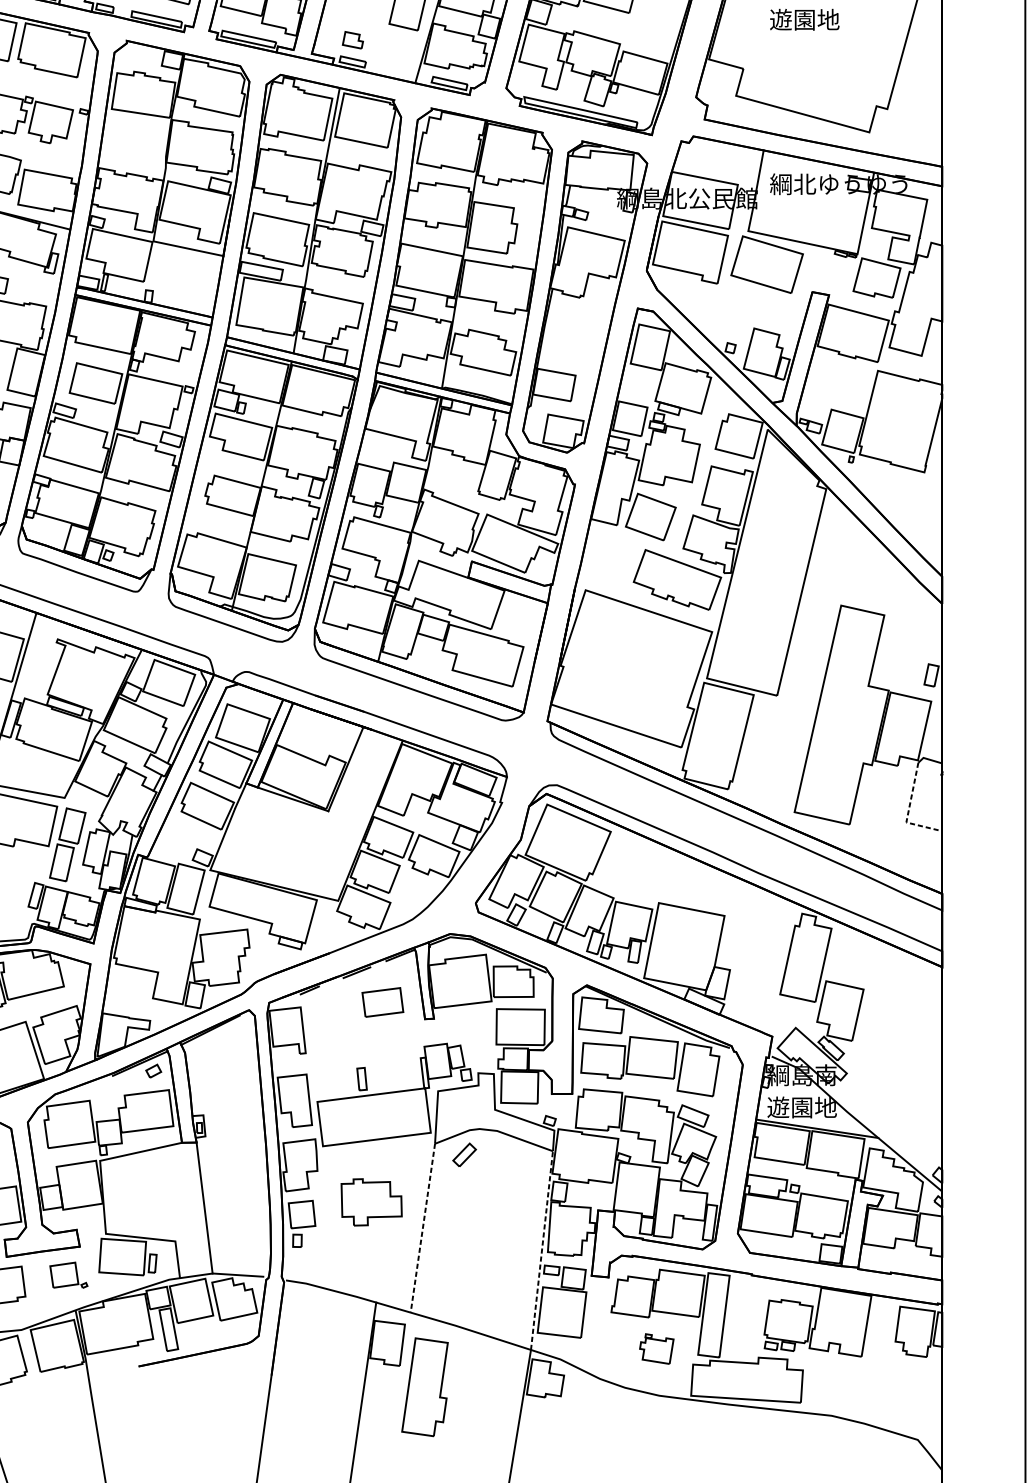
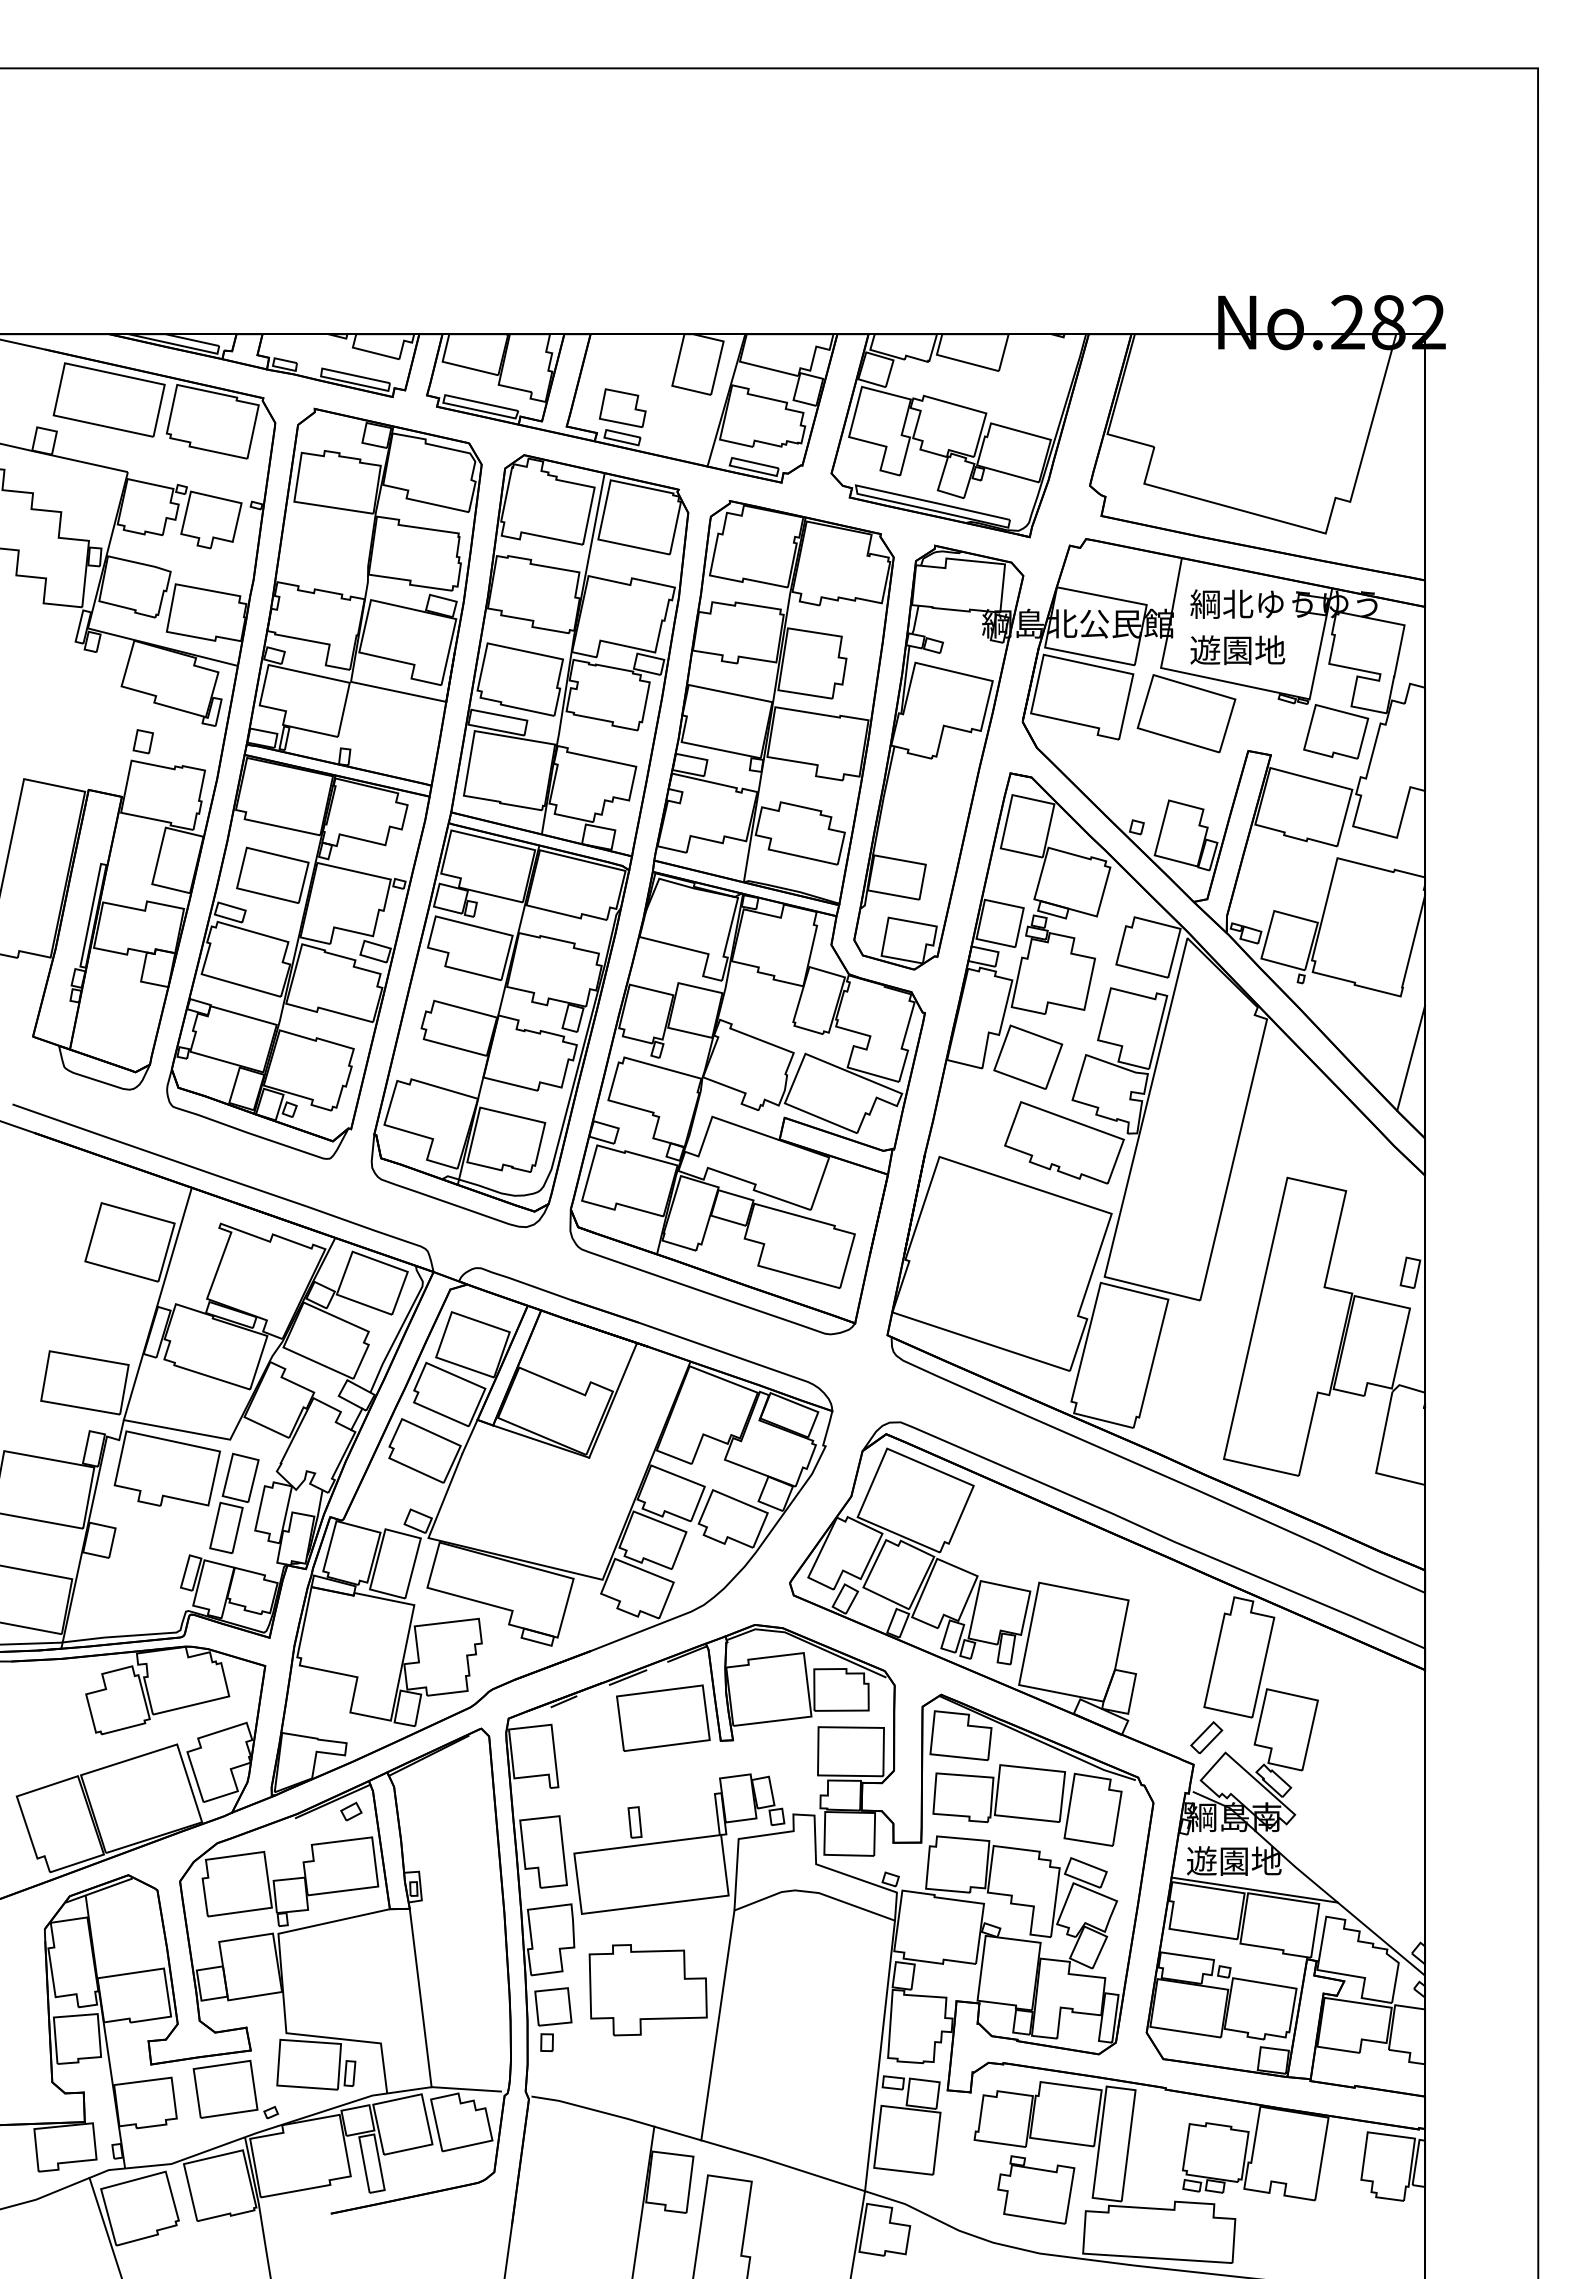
text: (804, 19) -> (1237, 650), moved
part: (352, 39) -> (622, 407), size x1.67
line: (932, 517) -> (1411, 1057), added
line: (908, 811) -> (1379, 1458), dashed -> solid
part: (382, 1002) -> (663, 1717), size x1.67
part: (464, 1154) -> (1206, 1737), moved
part: (371, 1202) -> (647, 1990), size x1.43
line: (422, 1228) -> (717, 2025), dashed -> solid
line: (542, 1250) -> (880, 2055), dashed -> solid
part: (68, 1275) -> (235, 2089), size x1.67
part: (656, 1348) -> (1036, 2189), size x1.67

